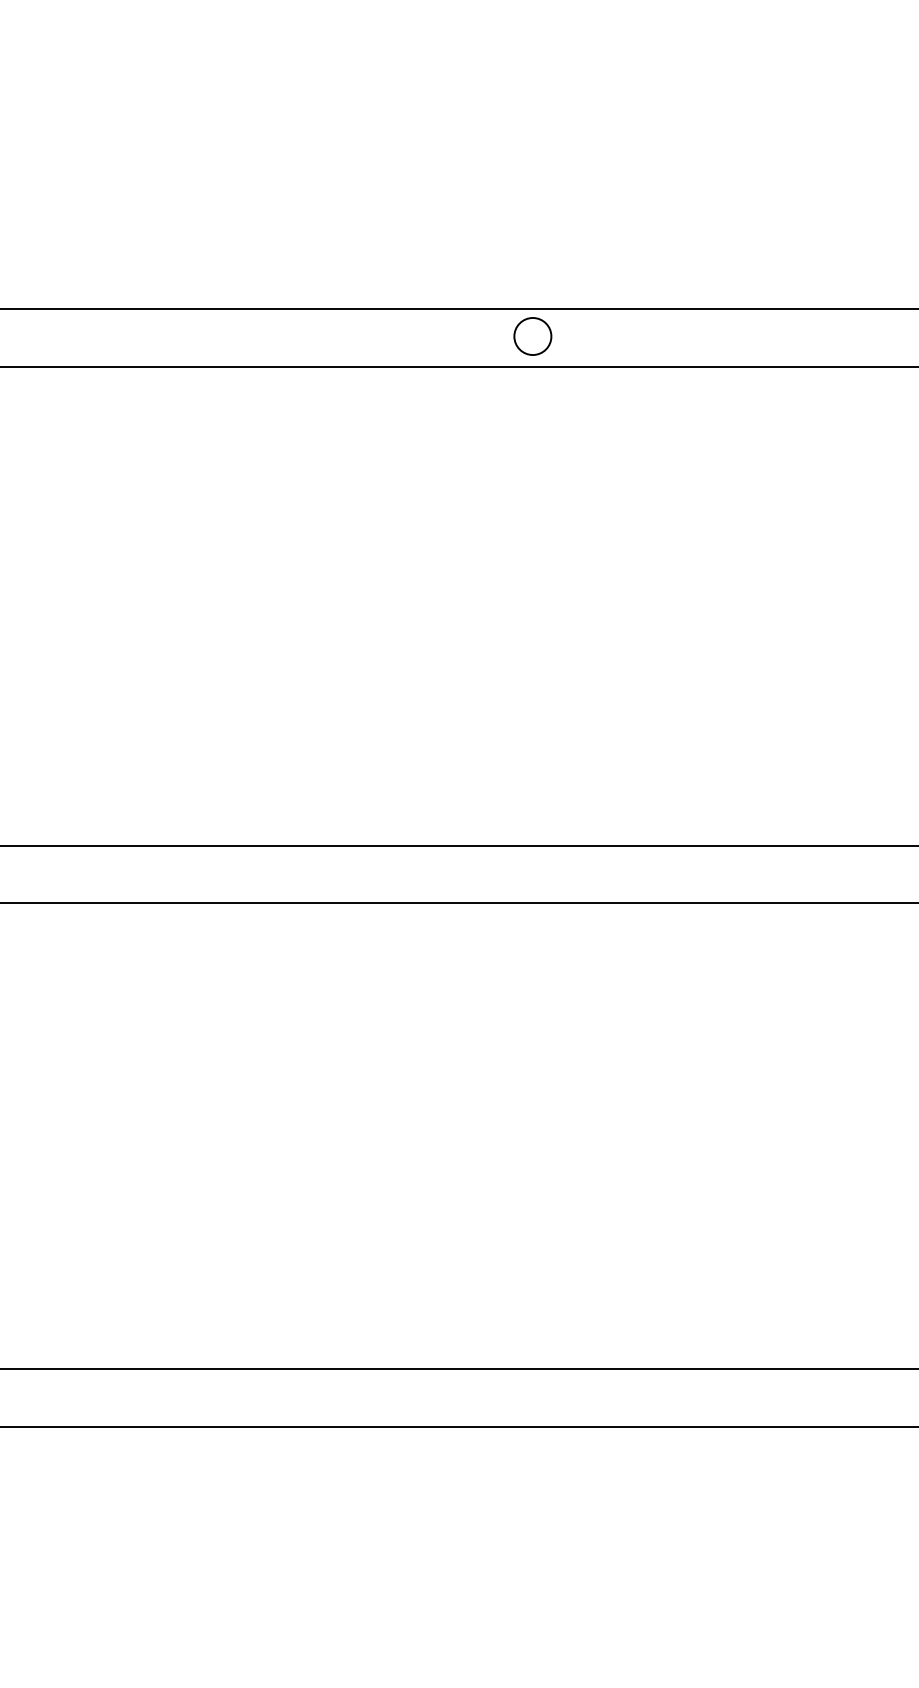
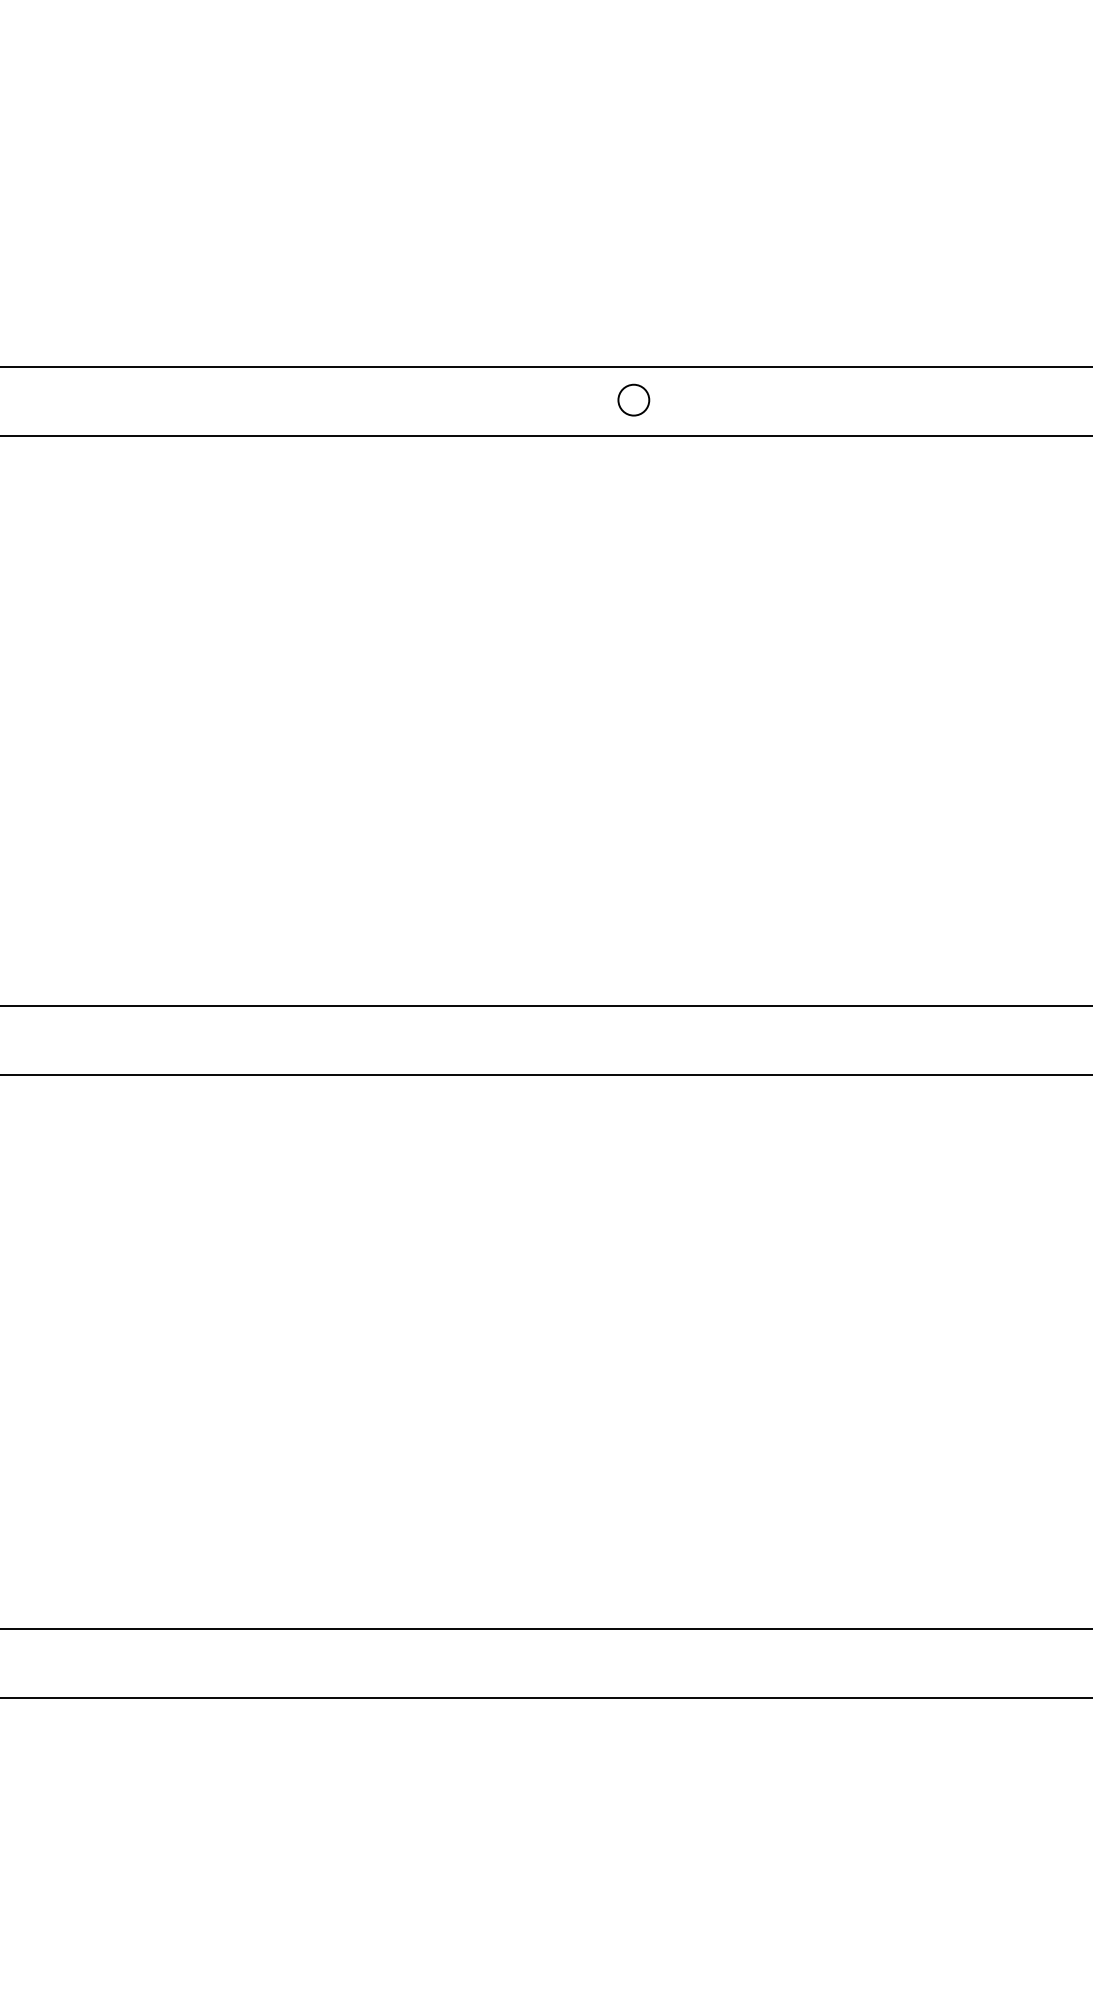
circle: (532, 336) -> (633, 400), size x0.7

